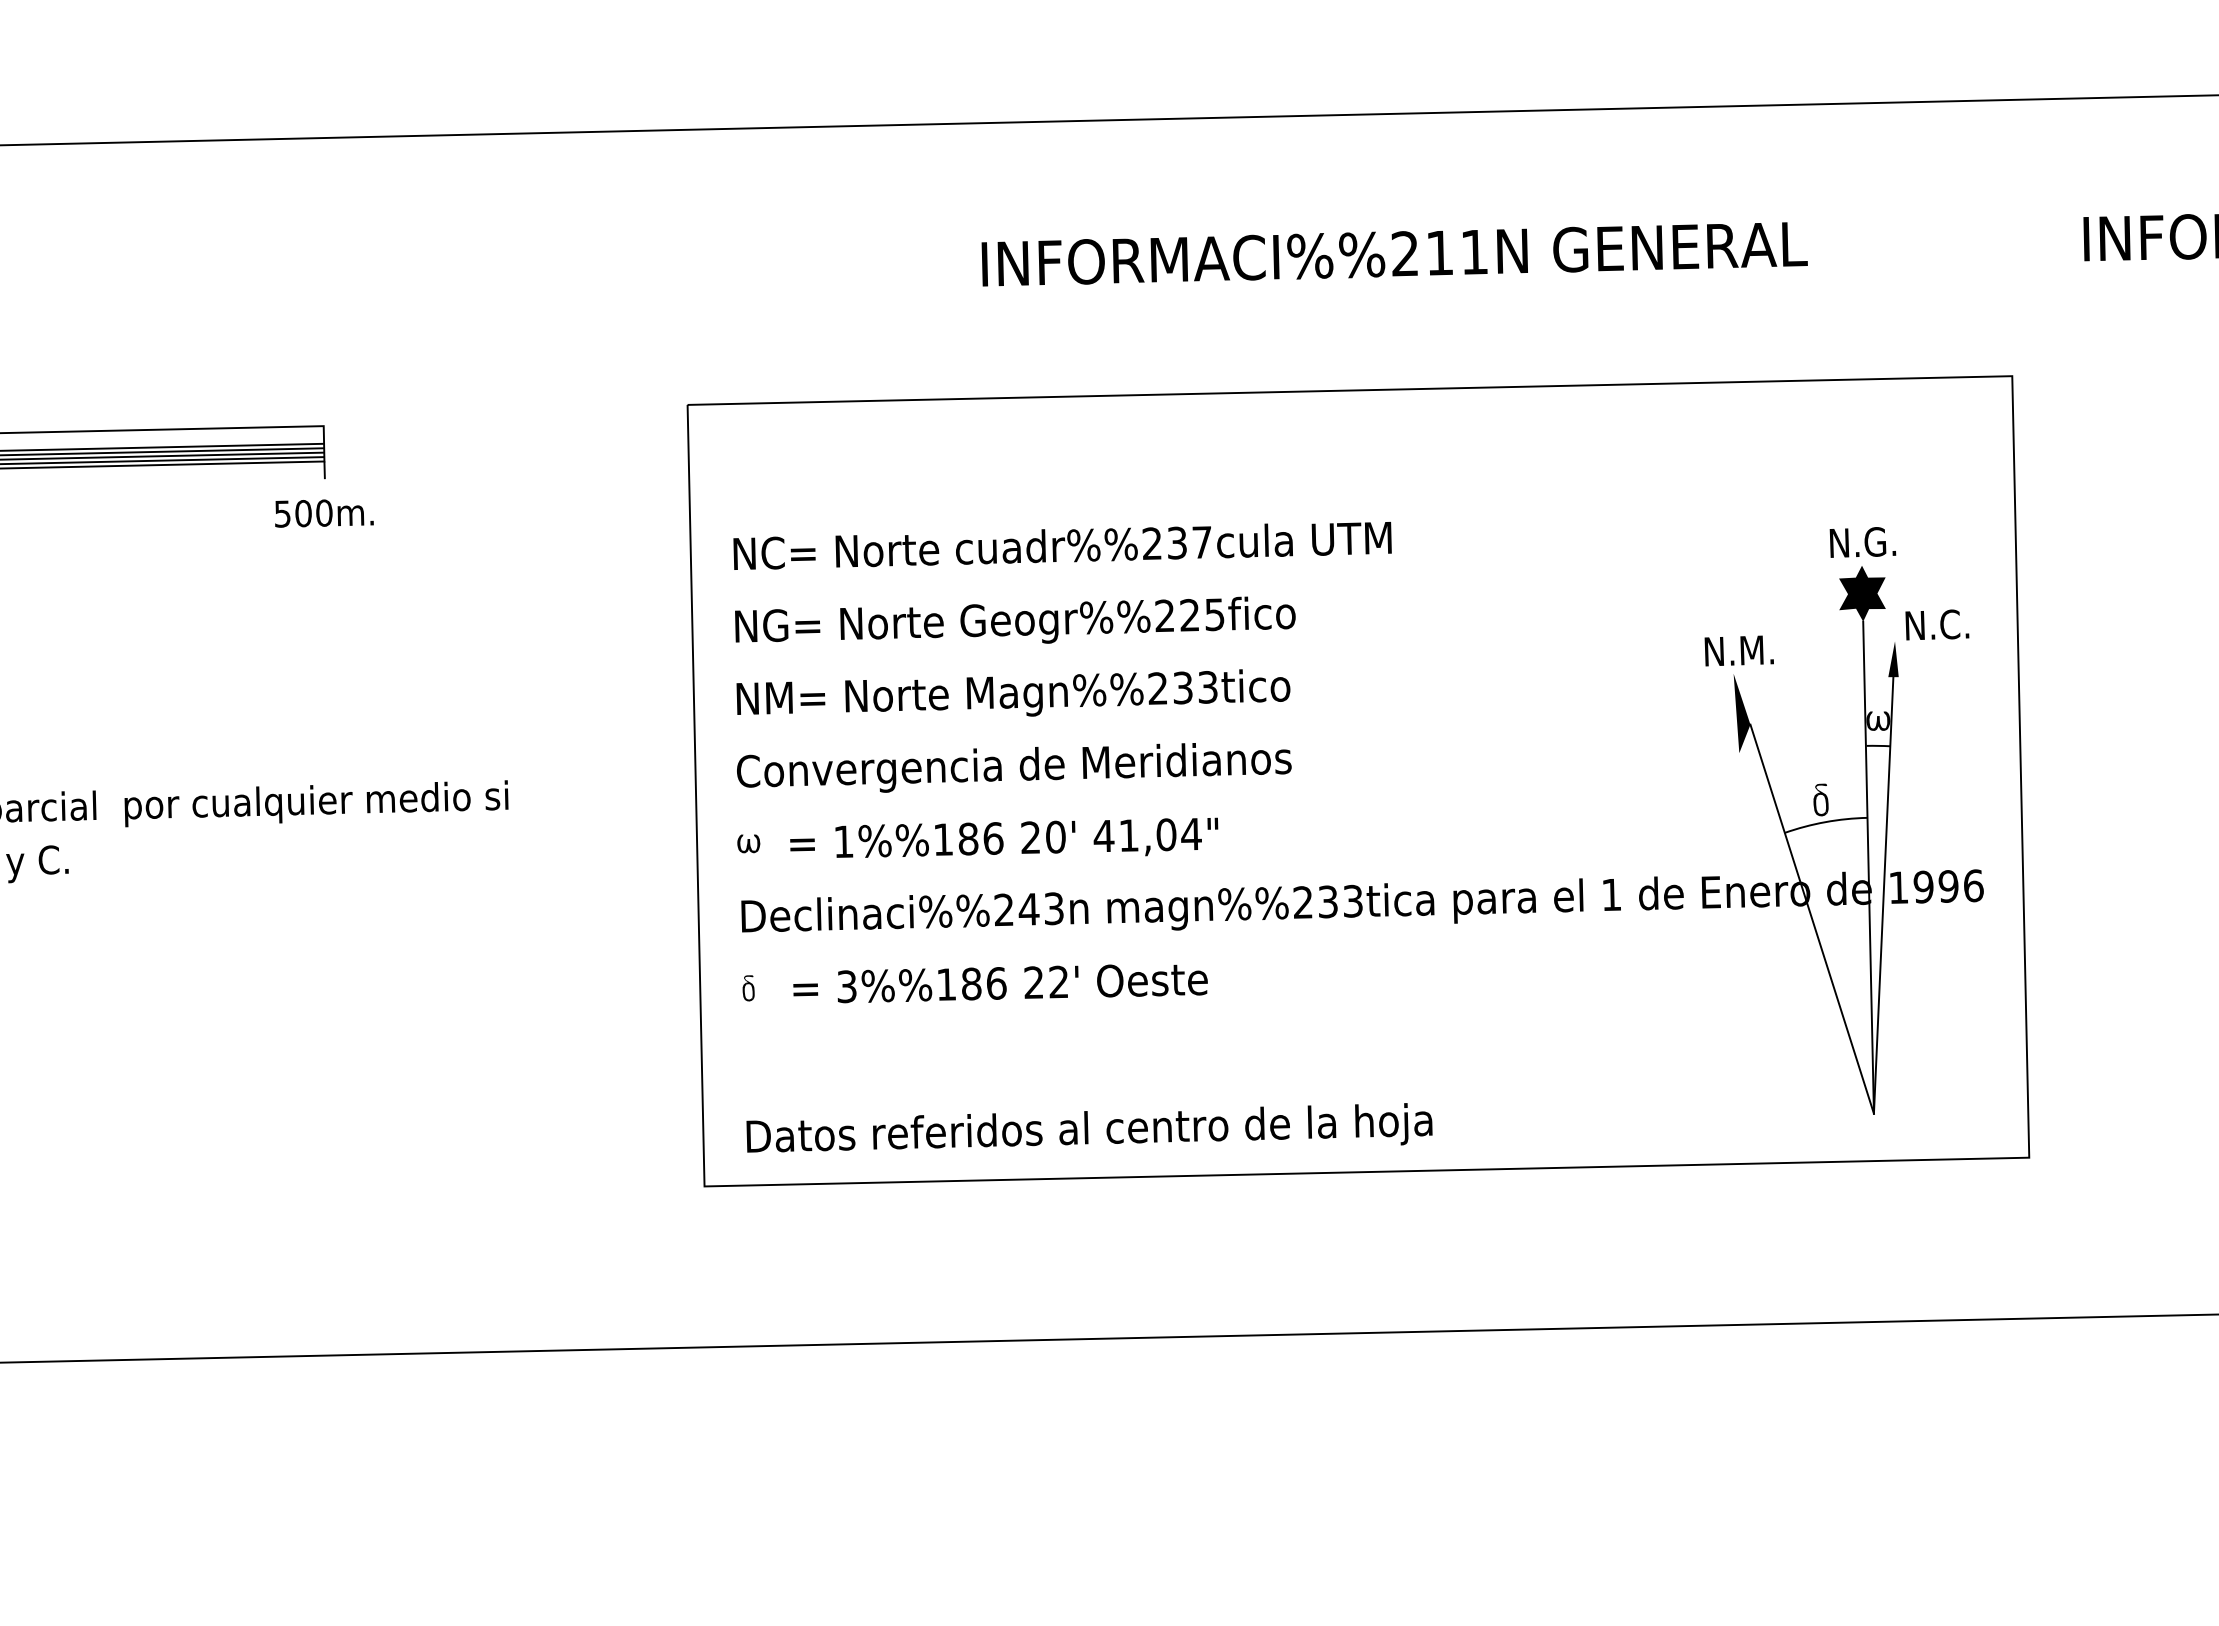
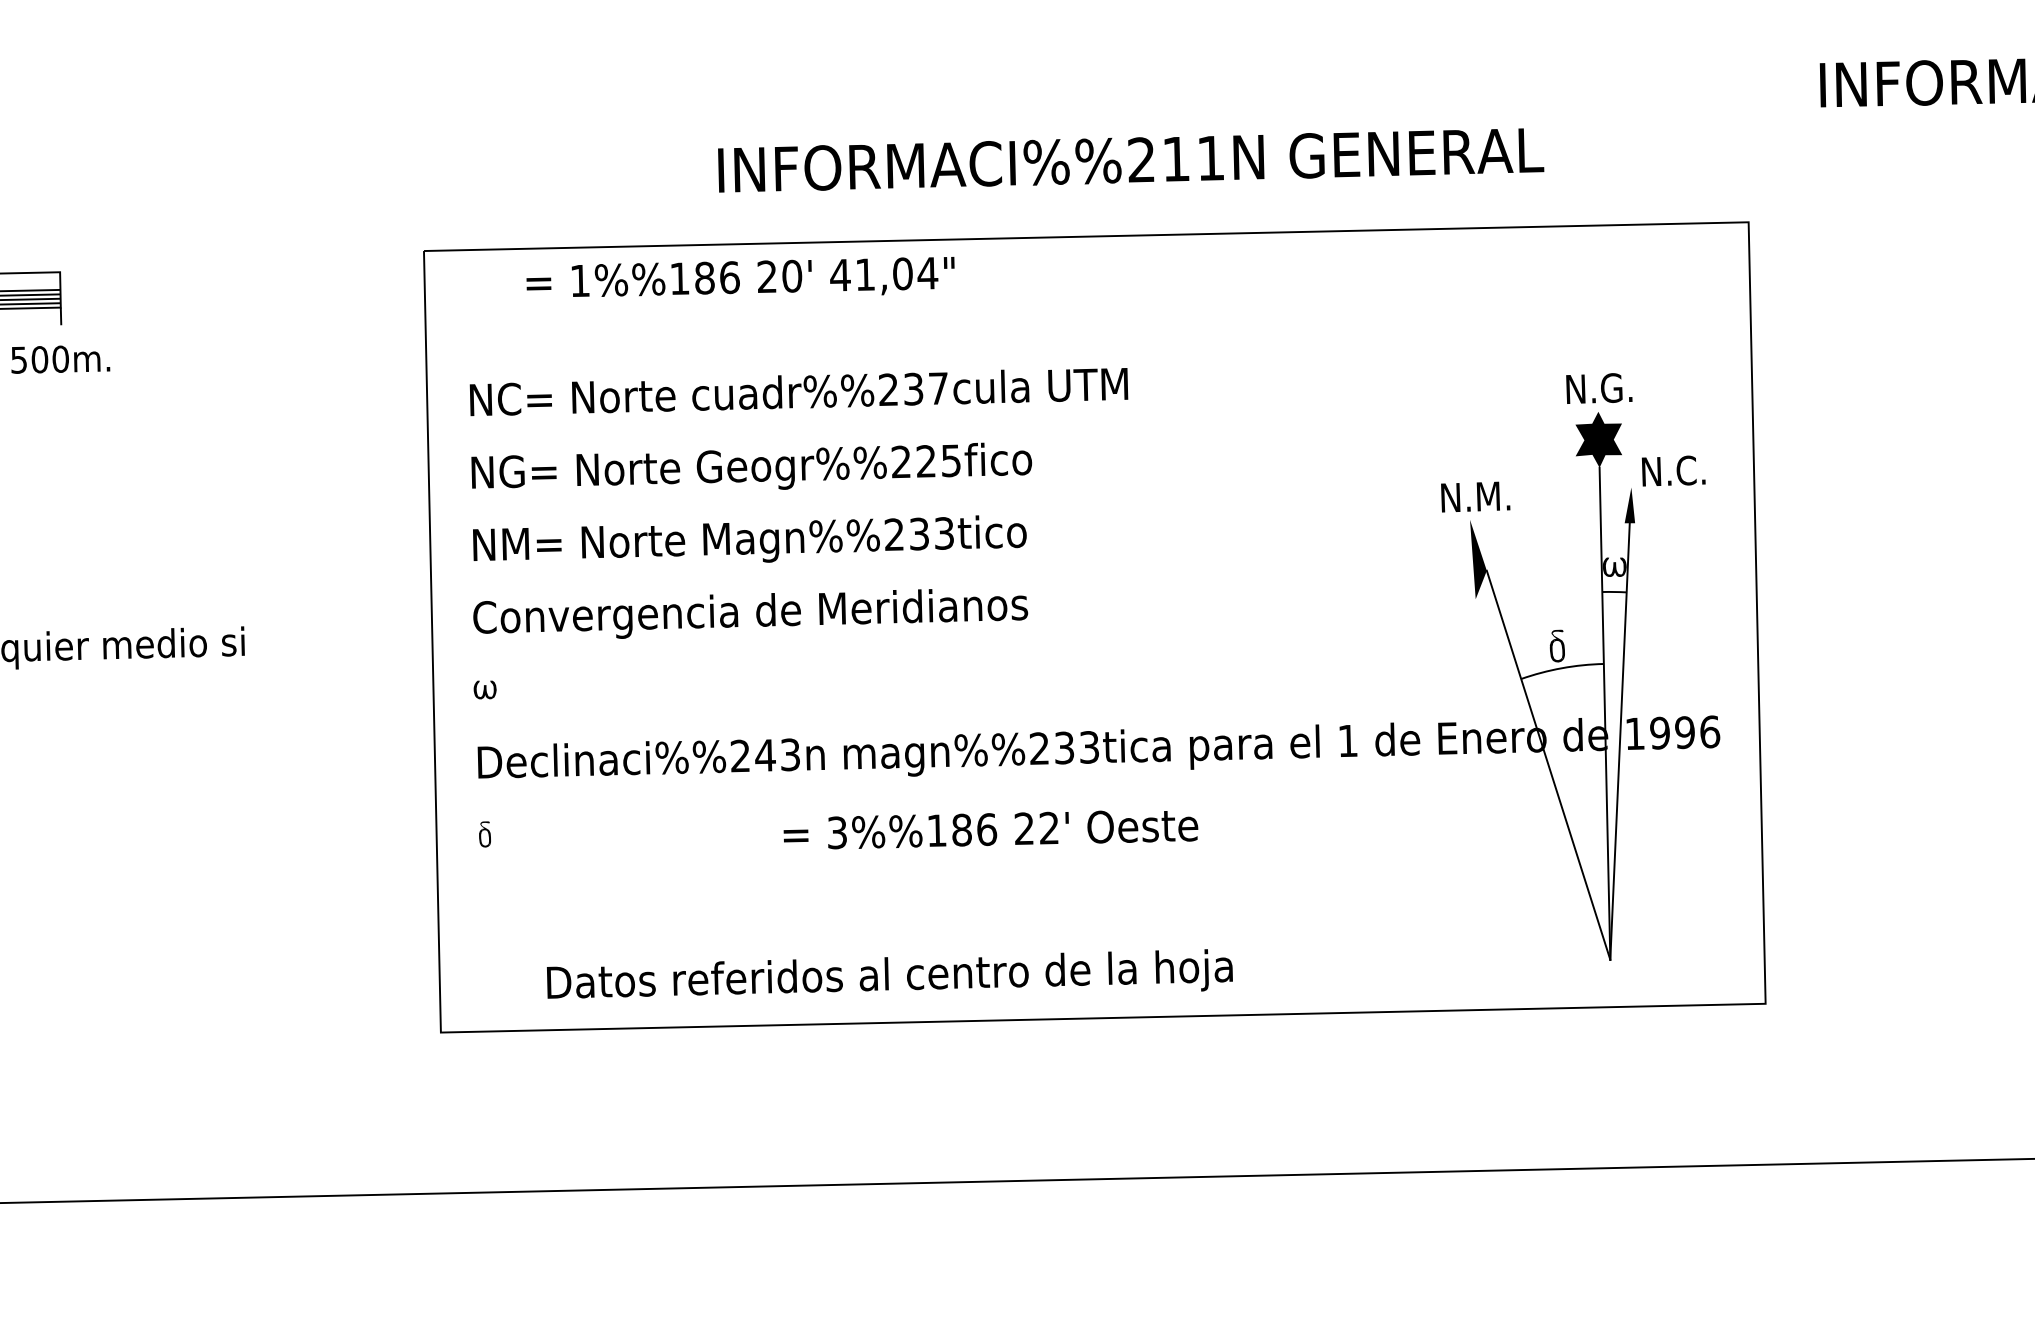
text: (1394, 254) -> (1130, 160), moved
text: (1004, 837) -> (740, 276), moved
text: (1000, 983) -> (990, 829), moved
text: (1089, 1127) -> (889, 973), moved

